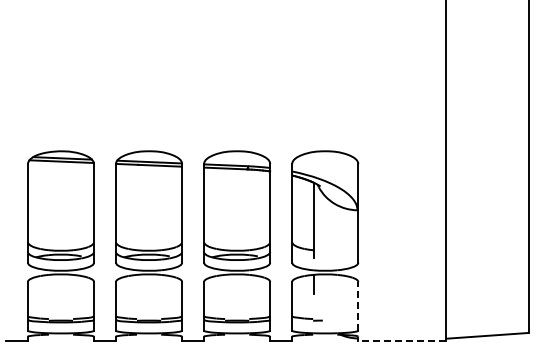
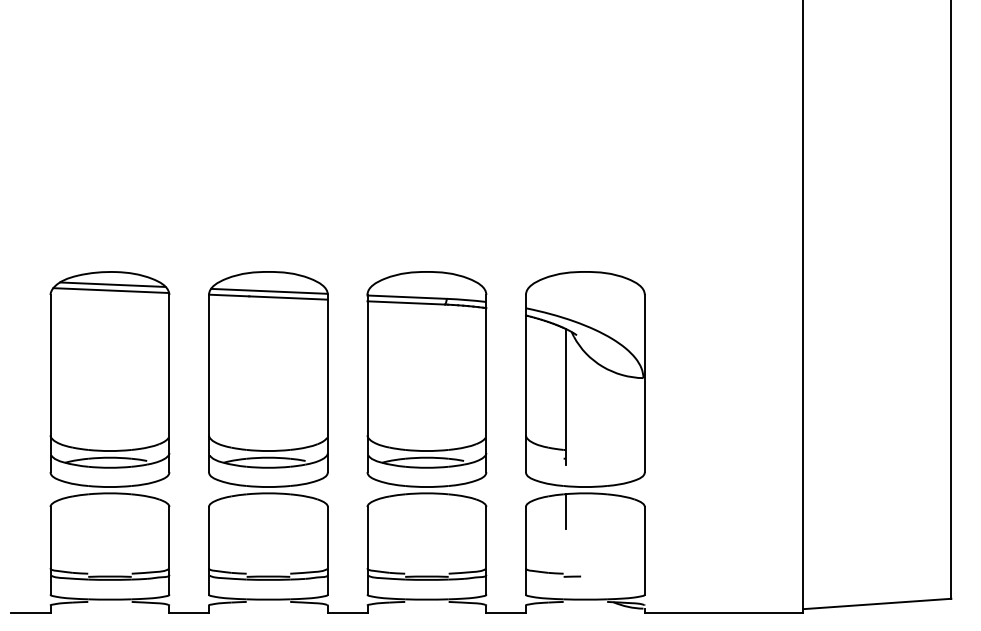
line: (358, 305) -> (645, 549), dashed -> solid
line: (401, 340) -> (722, 612), dashed -> solid

